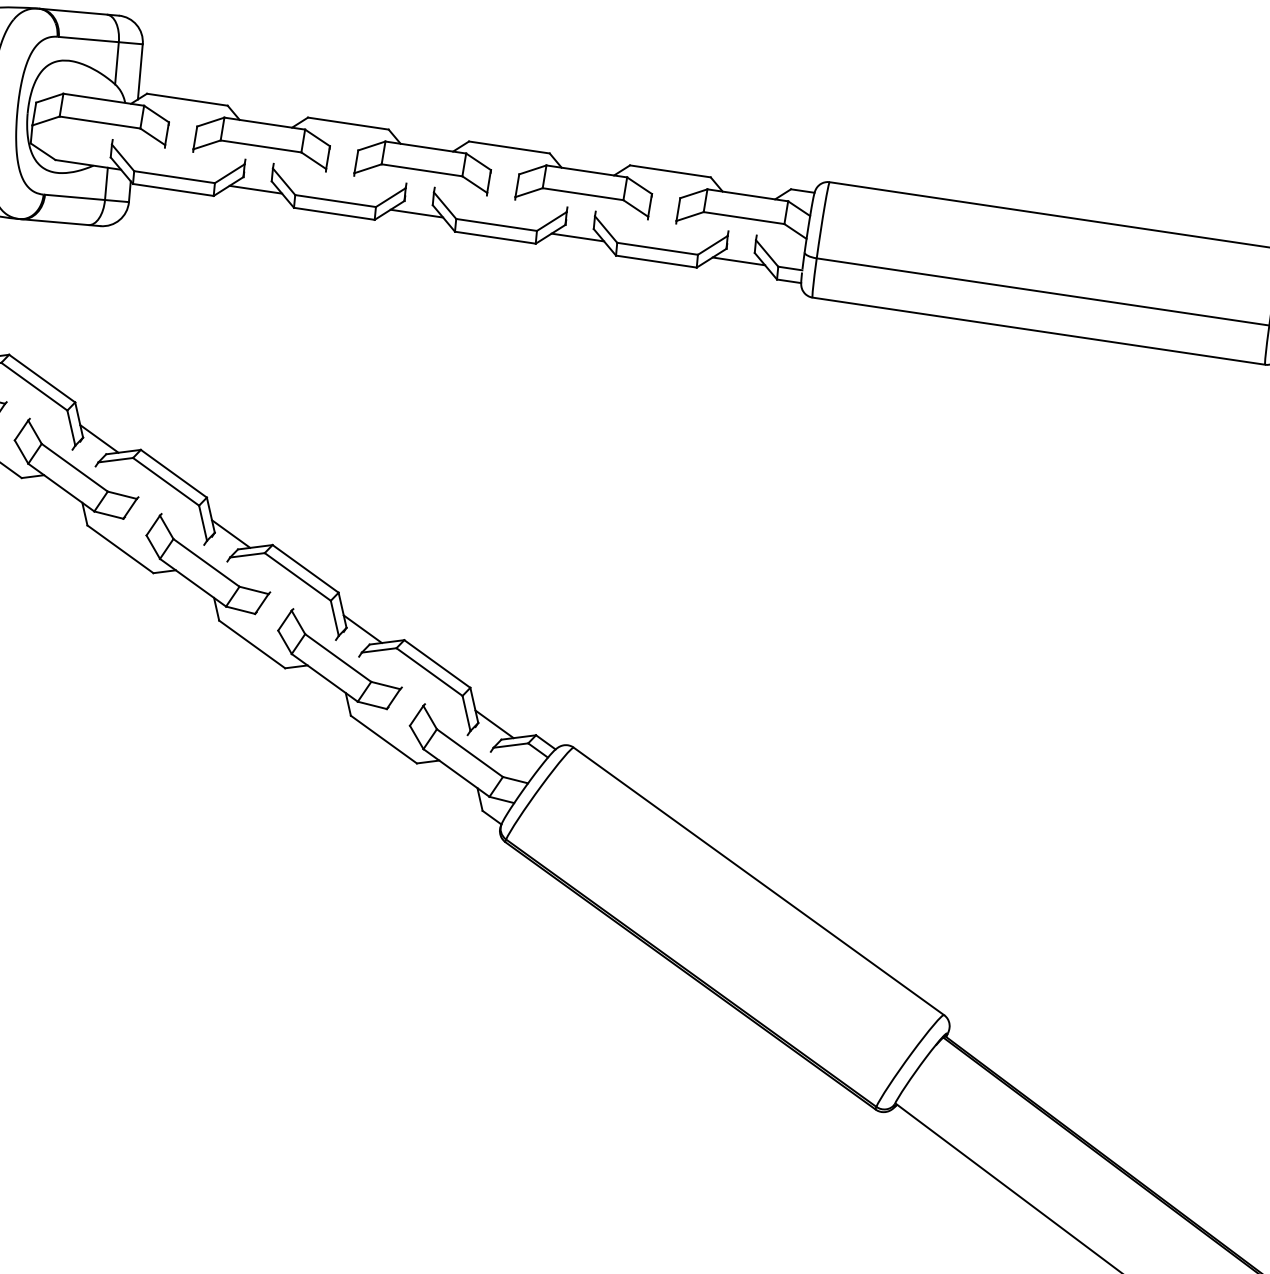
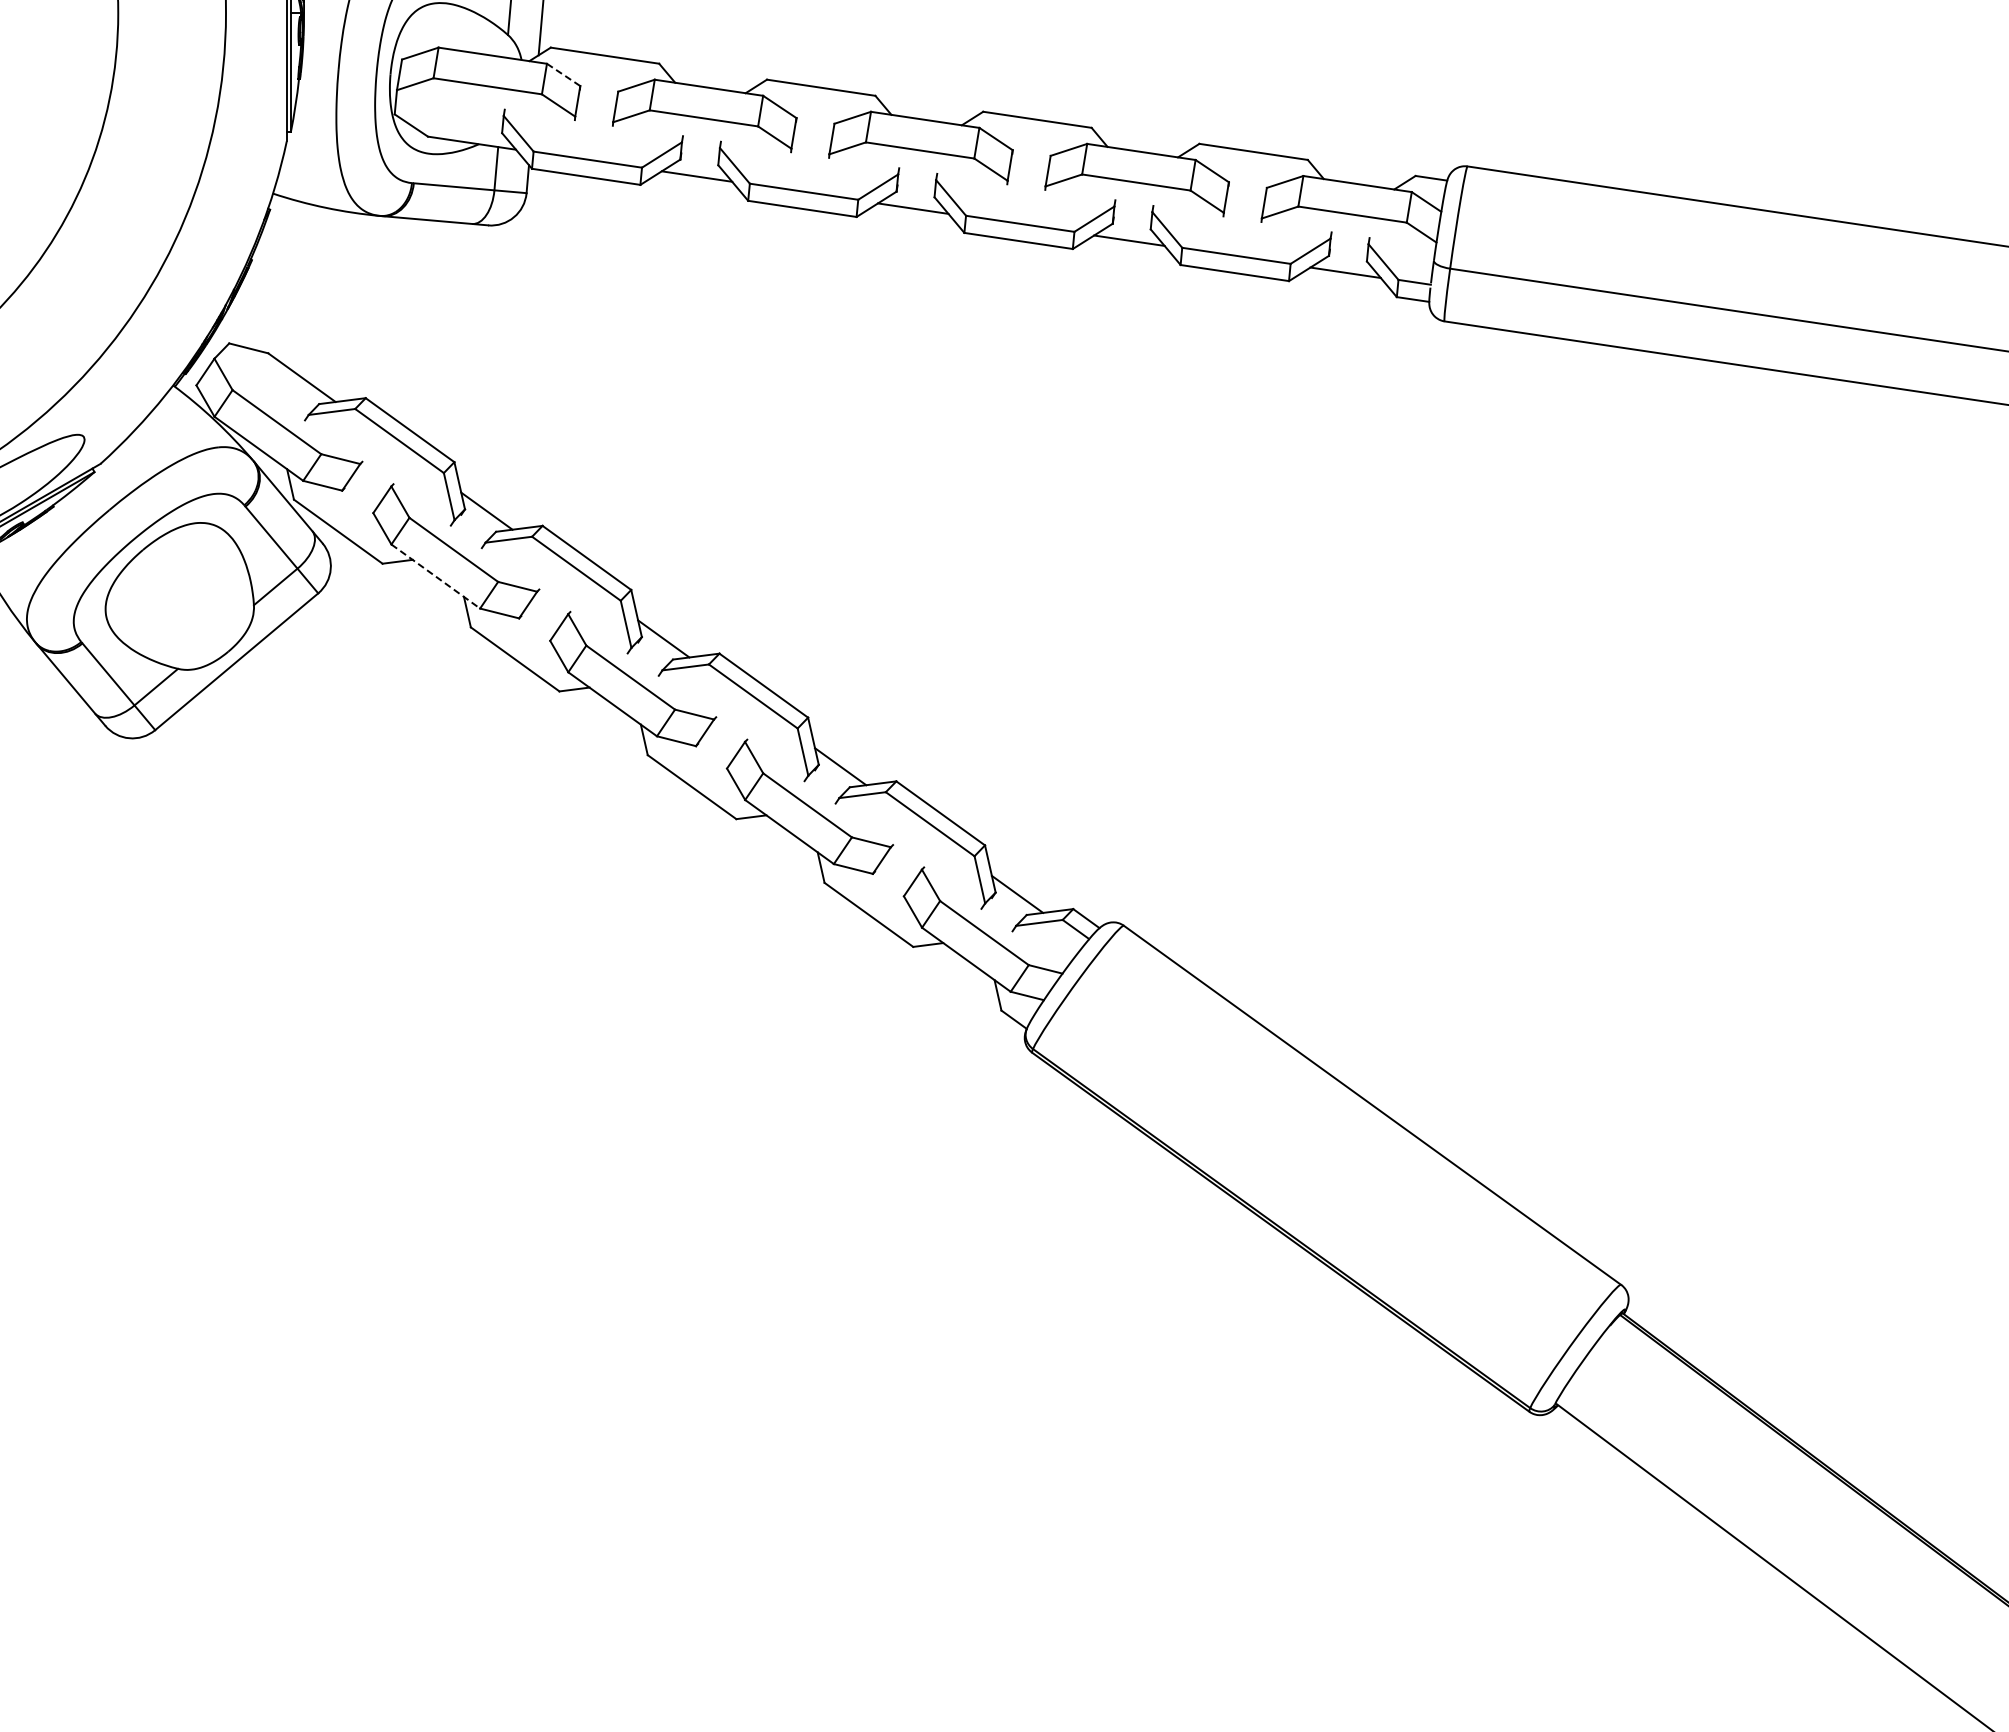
line: (157, 114) -> (564, 75), solid -> dashed
line: (61, 487) -> (435, 576), solid -> dashed

